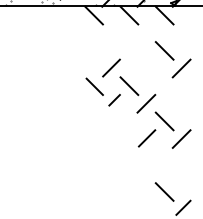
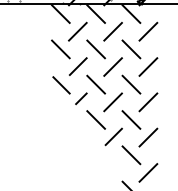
line: (110, 33) -> (77, 32), added
line: (146, 33) -> (113, 32), added
line: (181, 33) -> (148, 32), added
line: (93, 50) -> (60, 49), added
line: (129, 50) -> (96, 49), added
line: (146, 68) -> (113, 67), added
line: (164, 85) -> (131, 84), added
line: (181, 103) -> (148, 102), added
line: (129, 121) -> (96, 120), added
line: (164, 156) -> (131, 155), added
line: (181, 174) -> (148, 173), added

